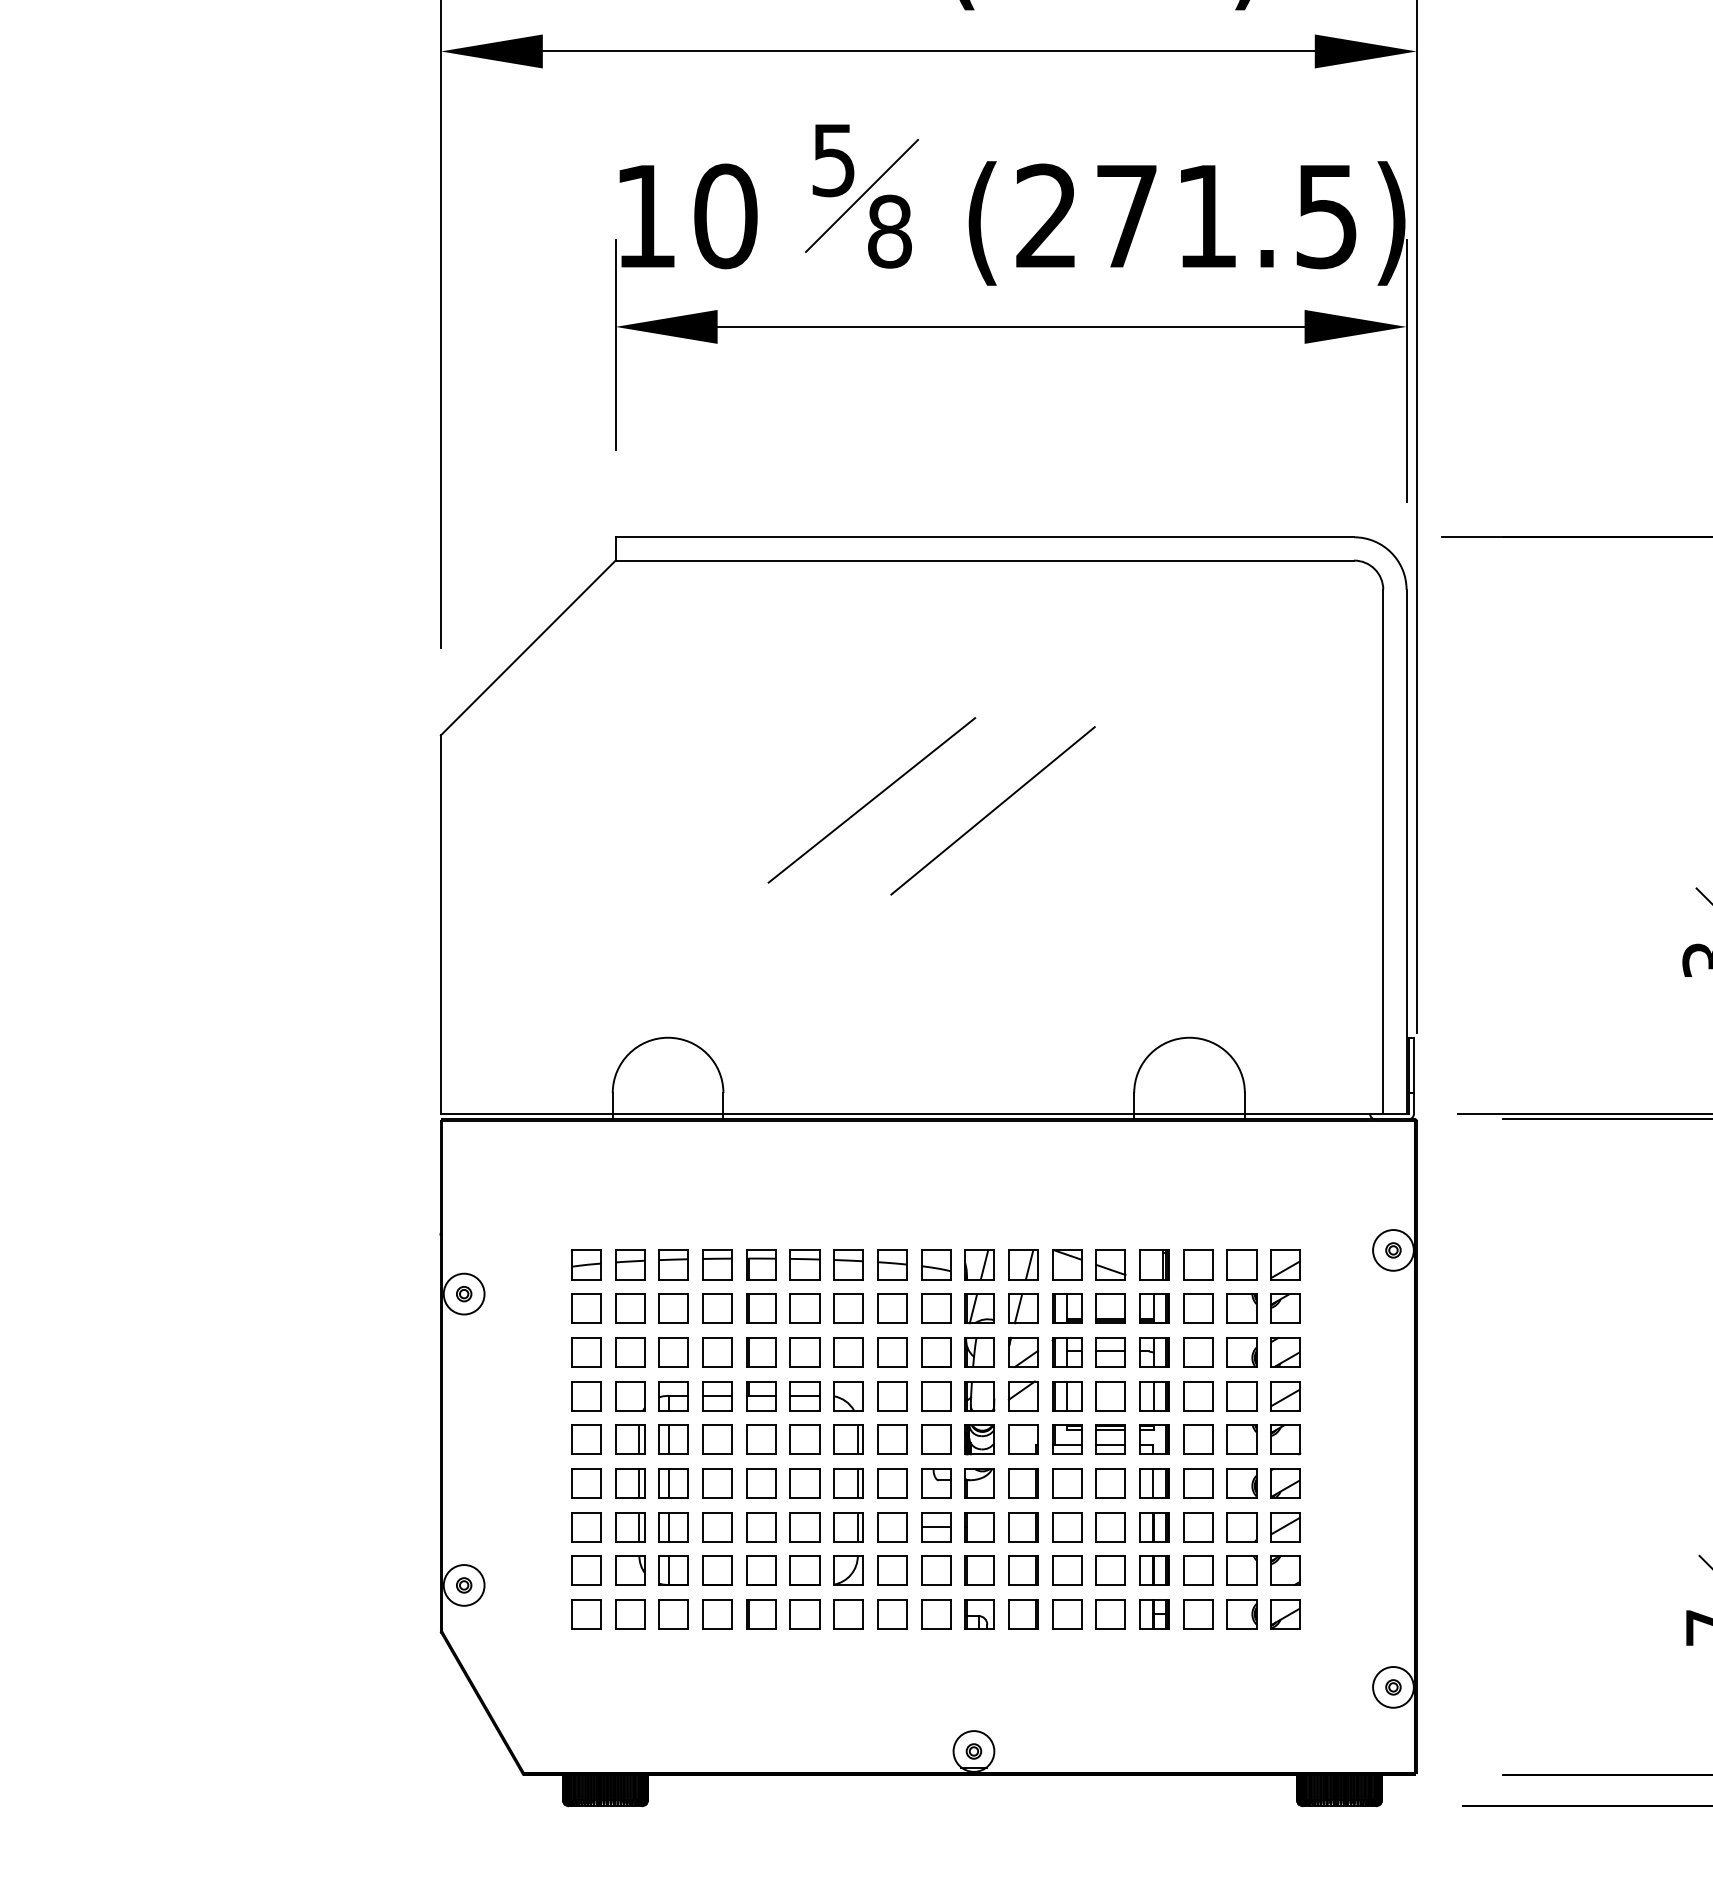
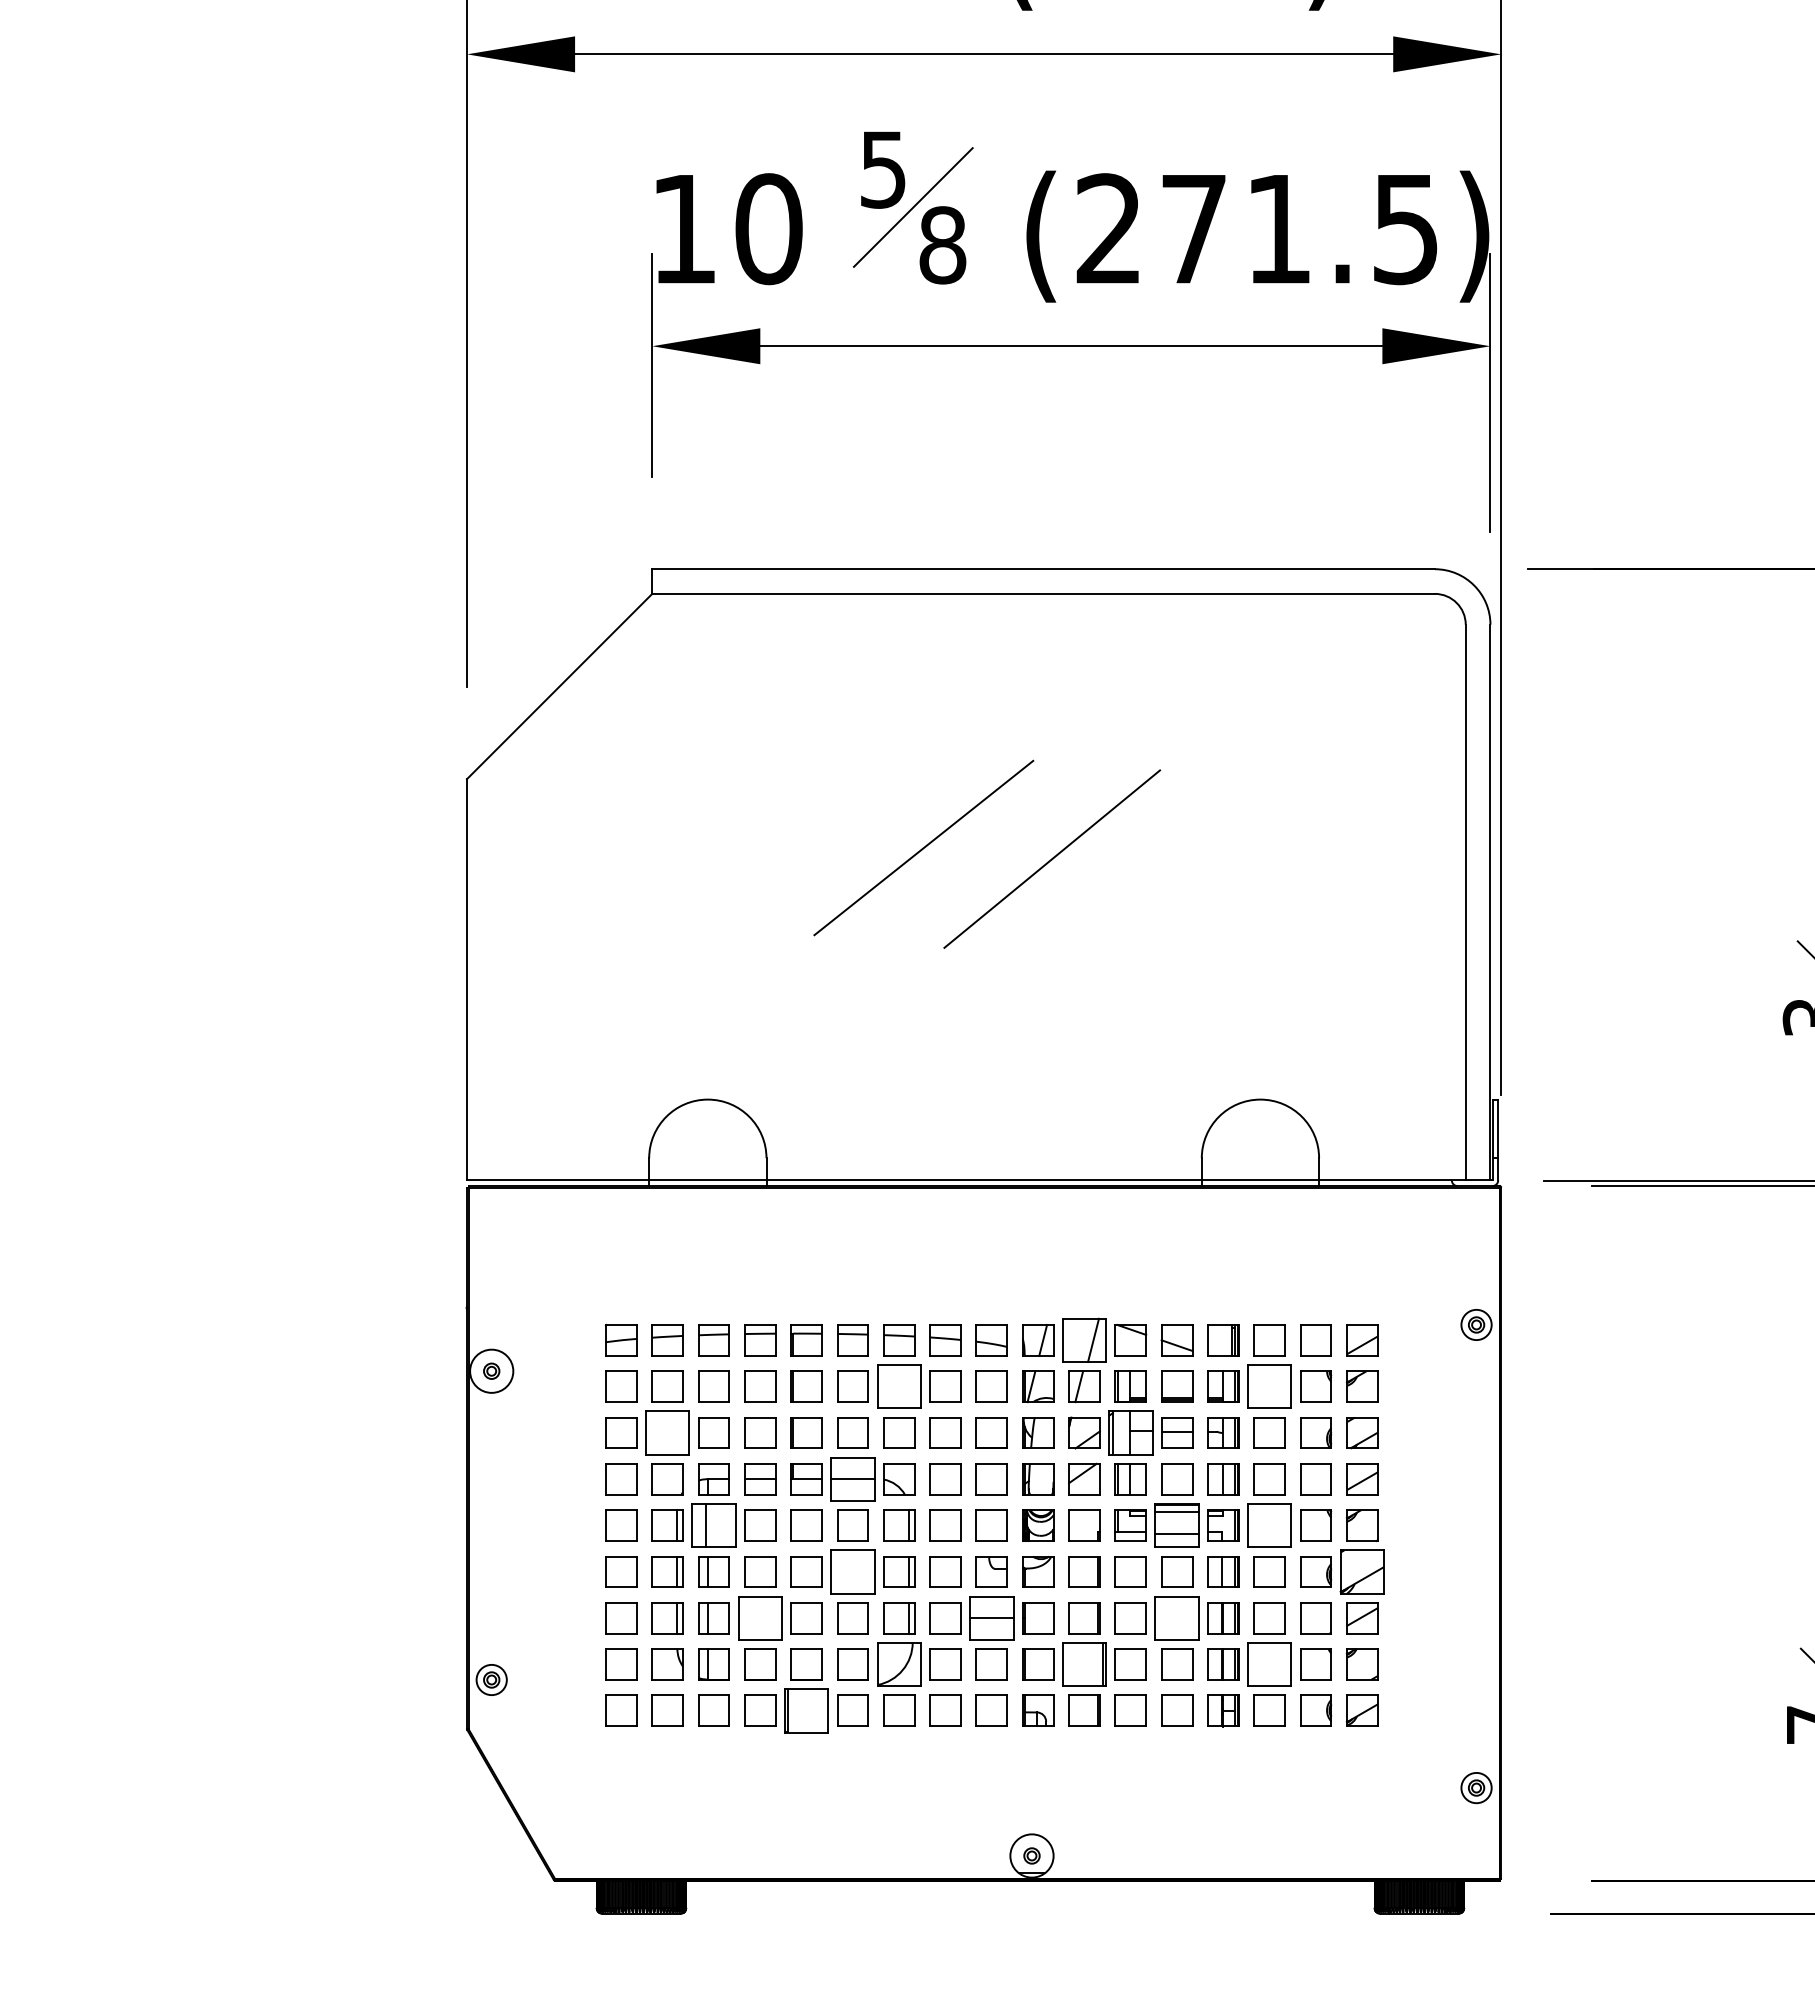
circle: (1393, 1249) -> (1476, 1324), size x0.7
part: (1023, 1265) -> (1084, 1340), size x1.4
part: (848, 1308) -> (899, 1386), size x1.4
part: (1198, 1308) -> (1269, 1386), size x1.4
part: (630, 1351) -> (667, 1432), size x1.4
part: (1066, 1351) -> (1130, 1432), size x1.4
part: (804, 1396) -> (852, 1479), size x1.4
part: (673, 1439) -> (713, 1525), size x1.4
part: (1111, 1439) -> (1177, 1525), size x1.4
part: (1198, 1439) -> (1269, 1525), size x1.4
part: (804, 1483) -> (852, 1571), size x1.4
part: (1285, 1483) -> (1362, 1571), size x1.4
part: (717, 1527) -> (760, 1618), size x1.4
part: (935, 1527) -> (991, 1618), size x1.4
part: (1111, 1527) -> (1177, 1618), size x1.4
part: (848, 1570) -> (899, 1664), size x1.4
part: (1023, 1570) -> (1084, 1664), size x1.4
part: (1198, 1570) -> (1269, 1664), size x1.4
circle: (463, 1584) -> (491, 1679), size x0.7
part: (761, 1614) -> (806, 1710), size x1.4
circle: (1393, 1686) -> (1476, 1787), size x0.7

